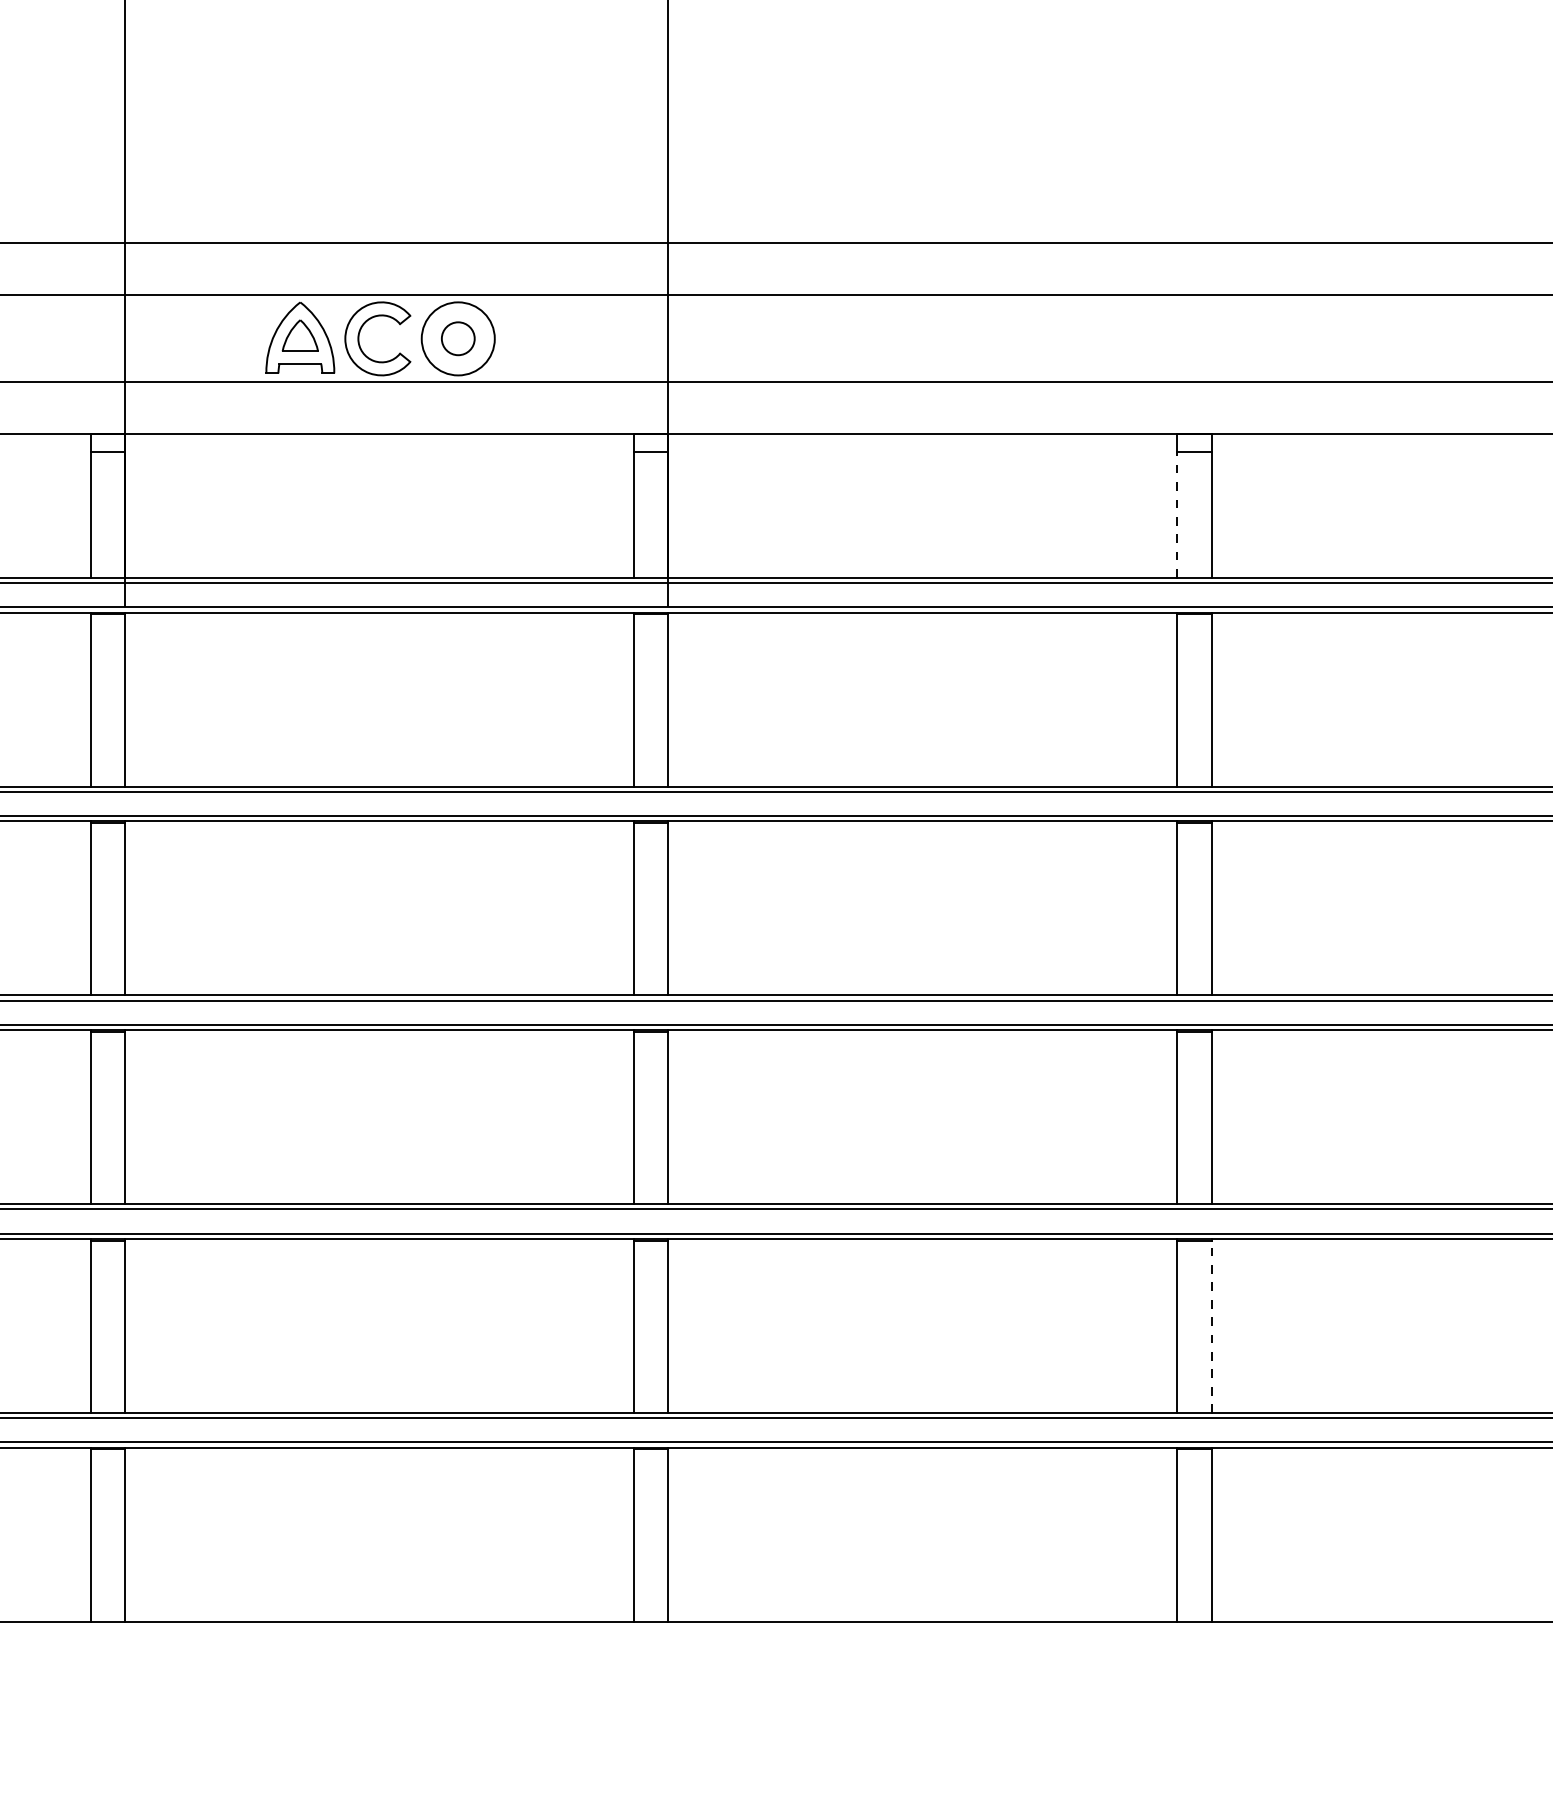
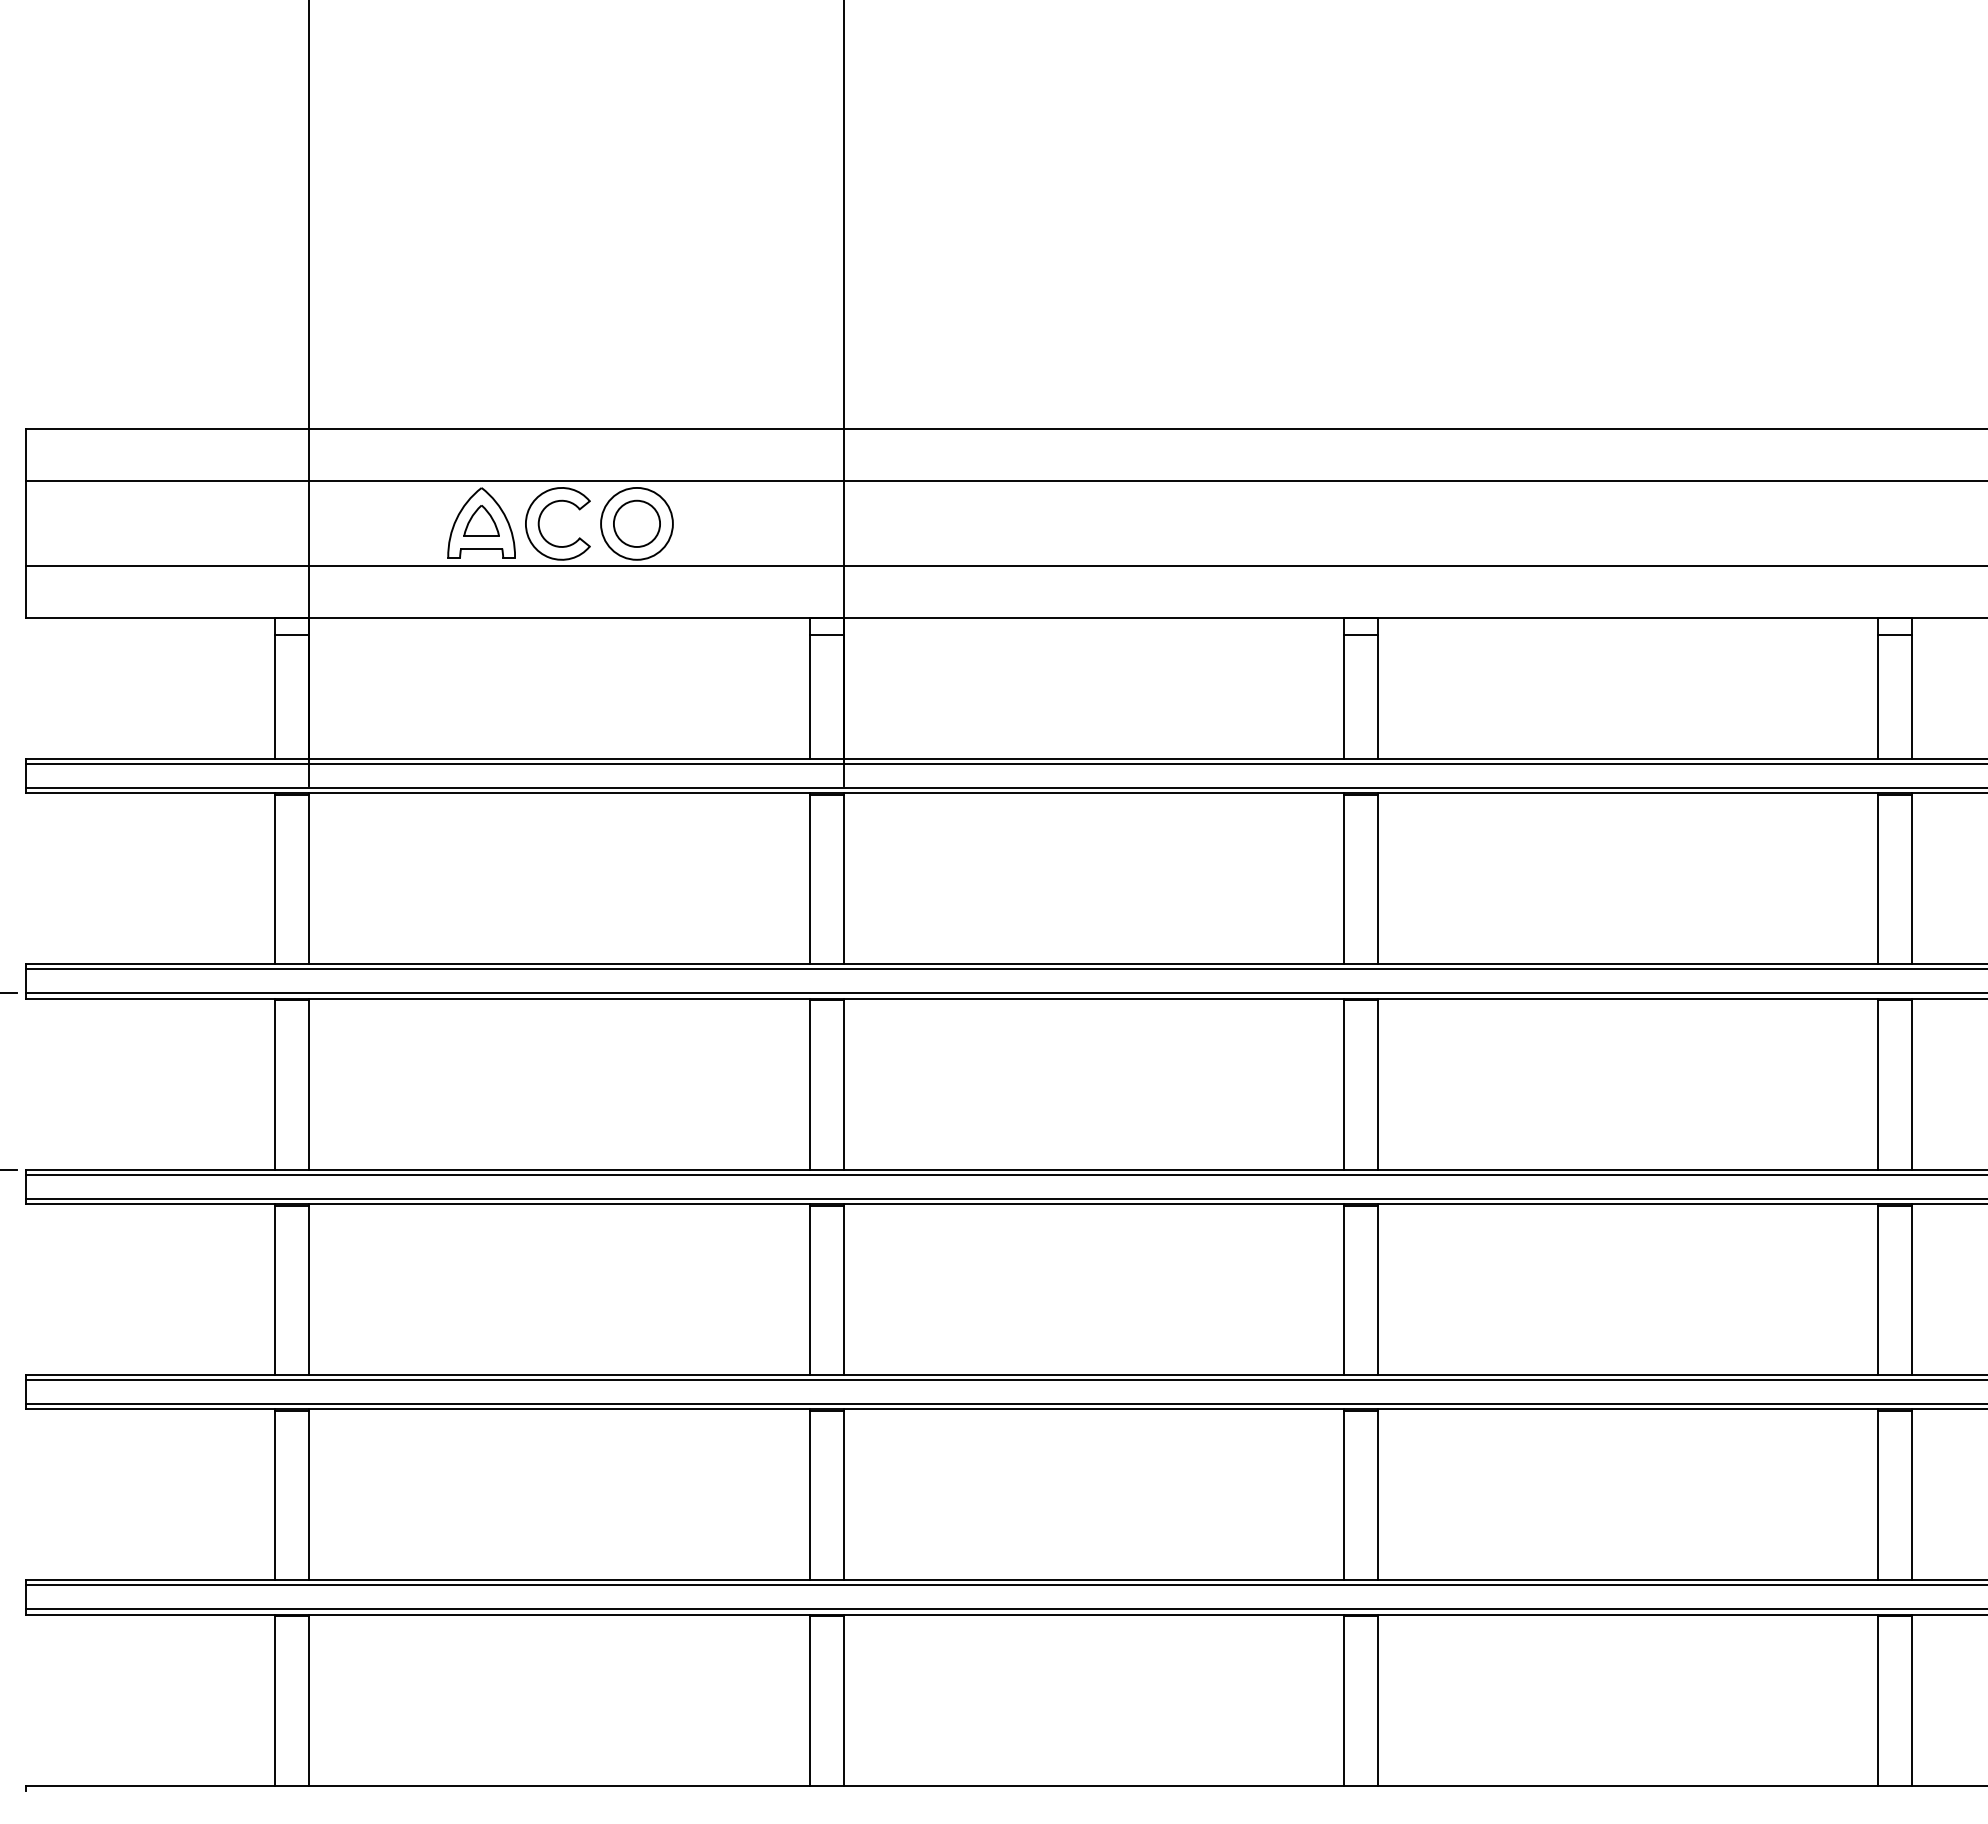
circle: (457, 338) -> (636, 523), size x1.43
line: (1176, 514) -> (1343, 696), dashed -> solid
line: (1212, 1326) -> (1378, 1495), dashed -> solid

